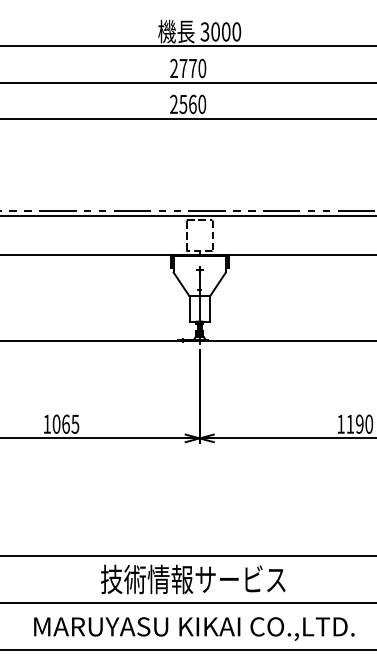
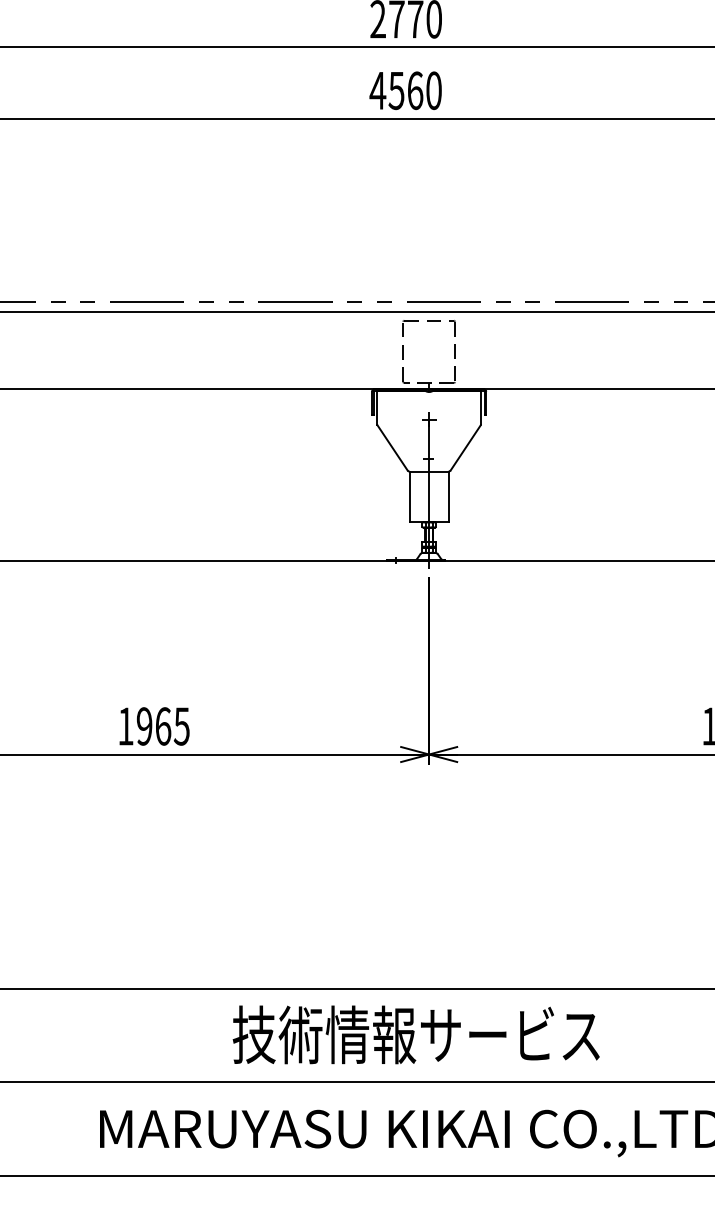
text: (173, 103) -> (376, 88), 2560 -> 4560
text: (56, 423) -> (144, 724), 1065 -> 1965

